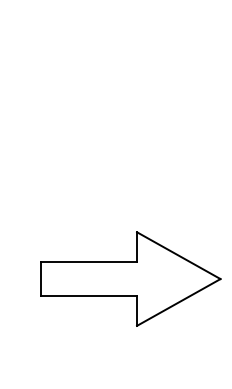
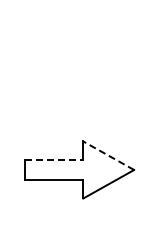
line: (178, 255) -> (108, 155), solid -> dashed
line: (89, 261) -> (54, 159), solid -> dashed

